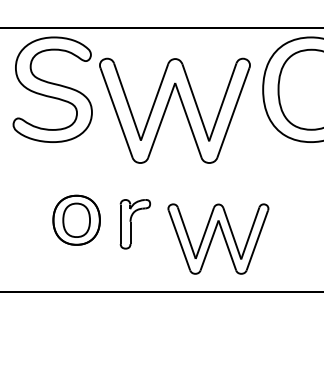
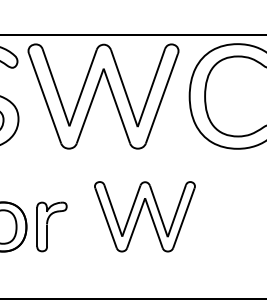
part: (167, 107) -> (96, 93), moved
part: (134, 224) -> (51, 227), moved
part: (218, 238) -> (145, 216), moved

